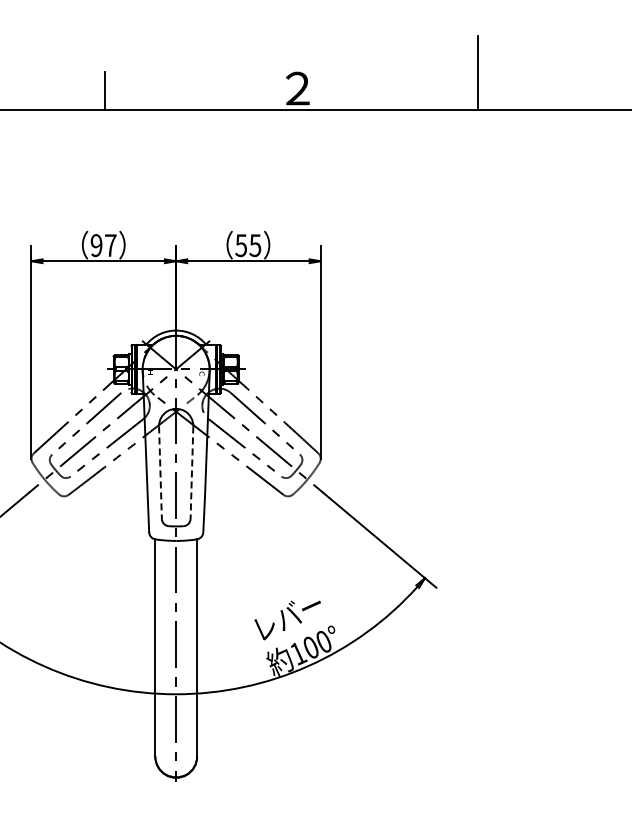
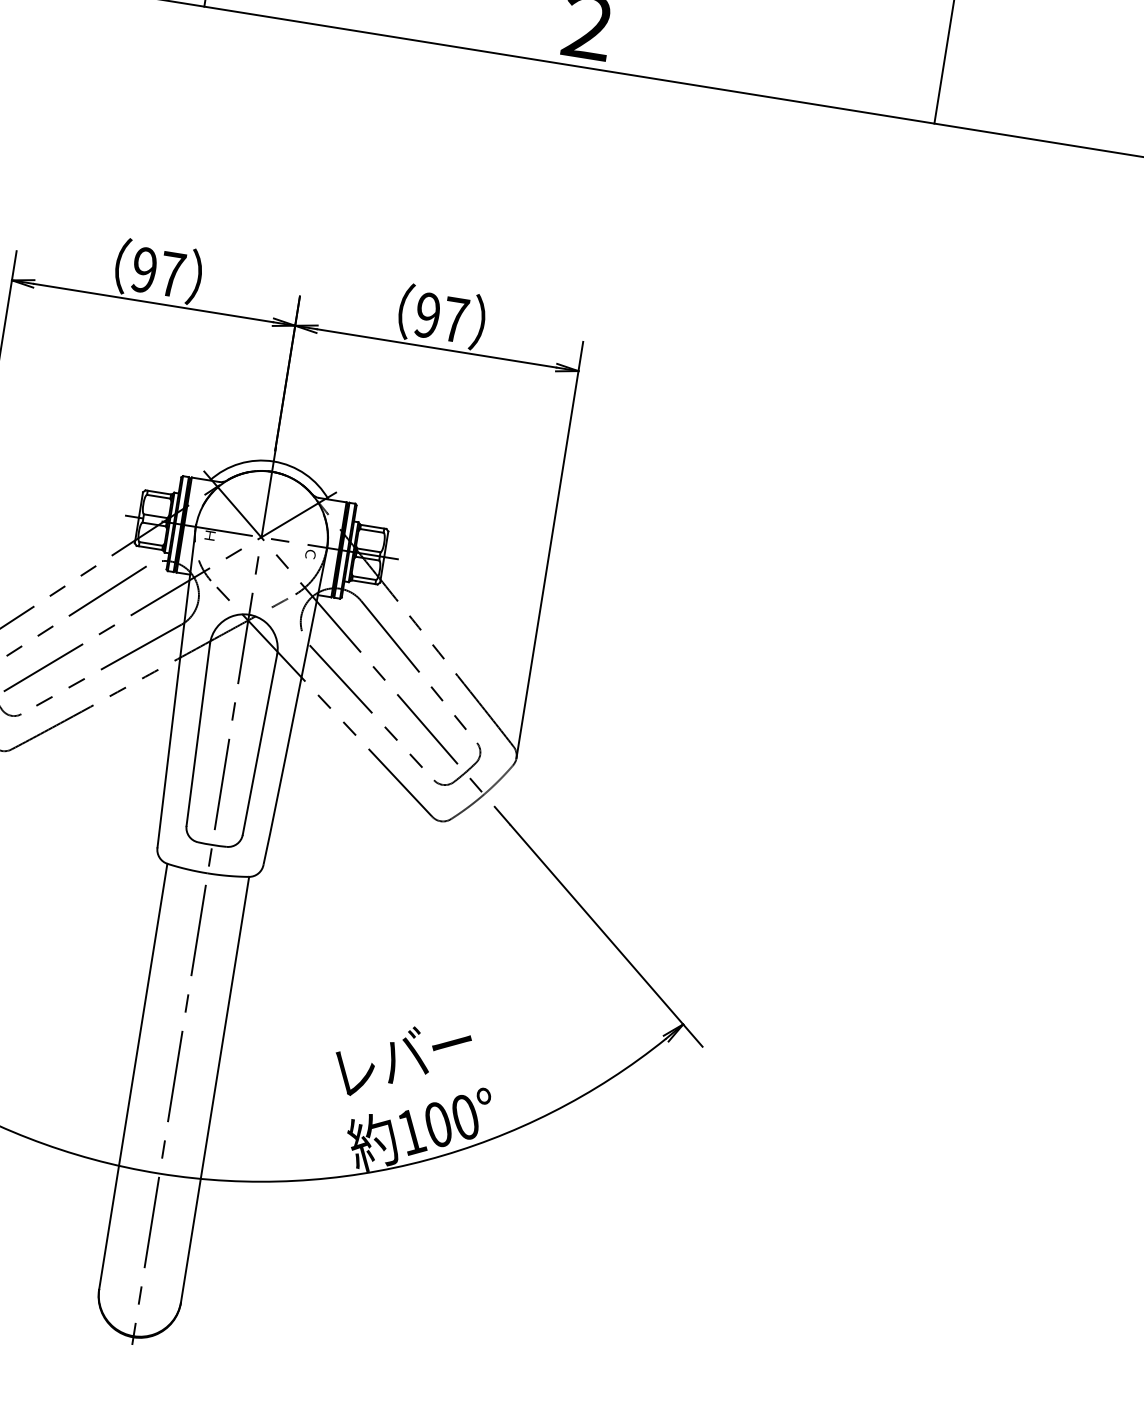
text: (248, 245) -> (441, 317), 55 -> 97
line: (160, 473) -> (198, 736), dashed -> solid
line: (191, 473) -> (258, 746), dashed -> solid

